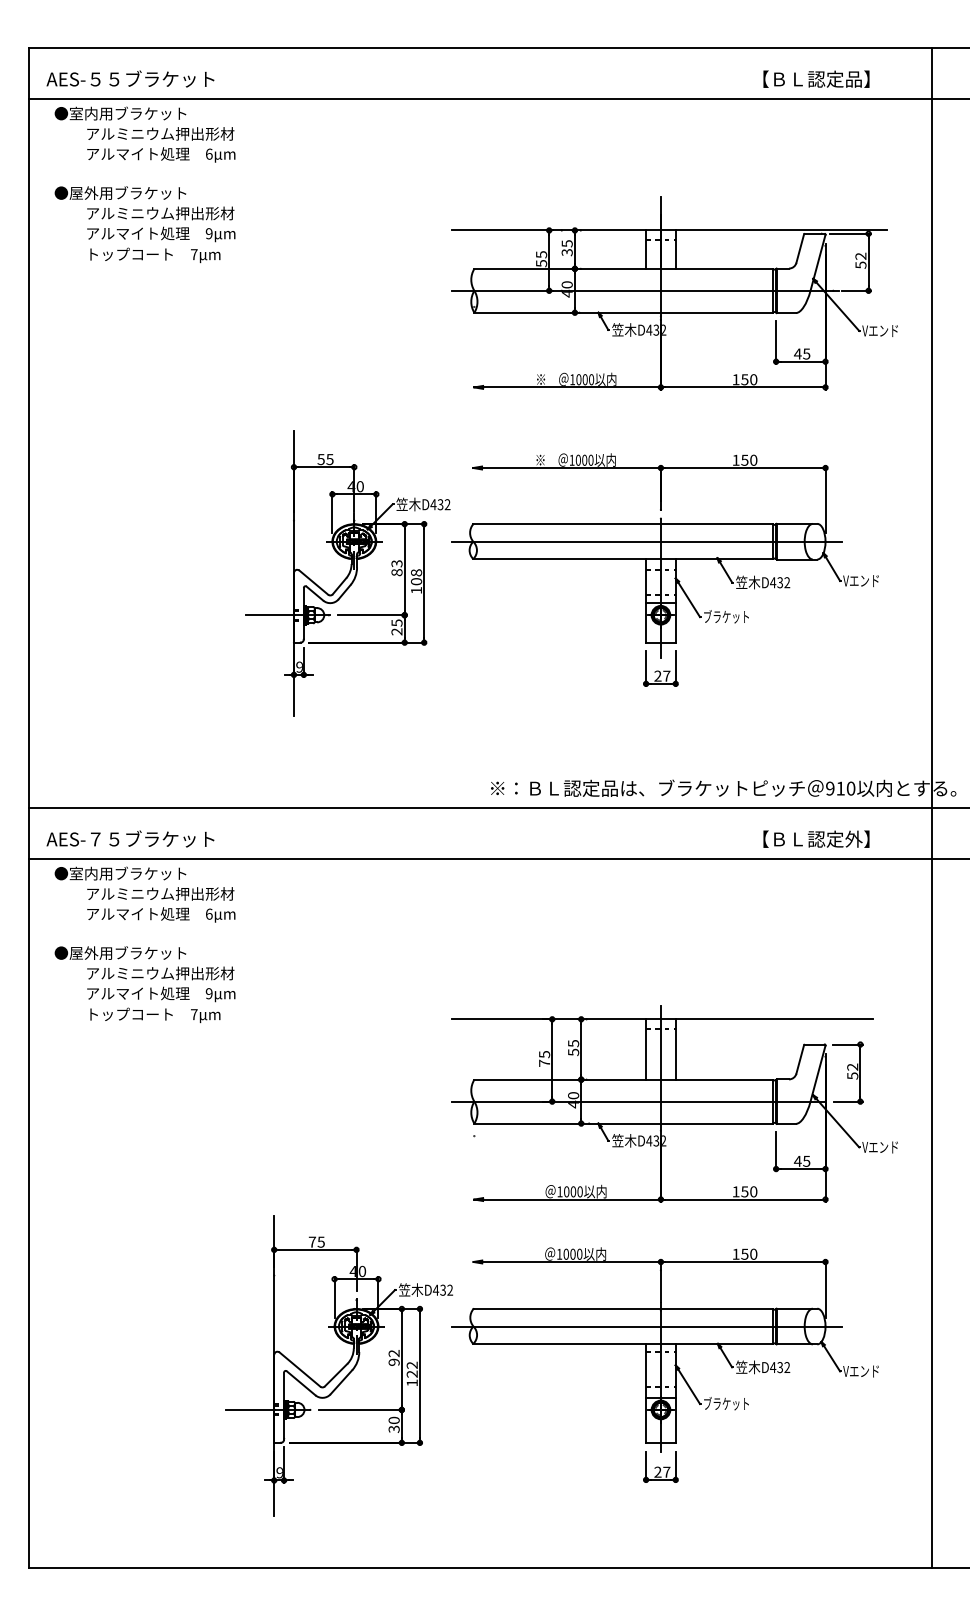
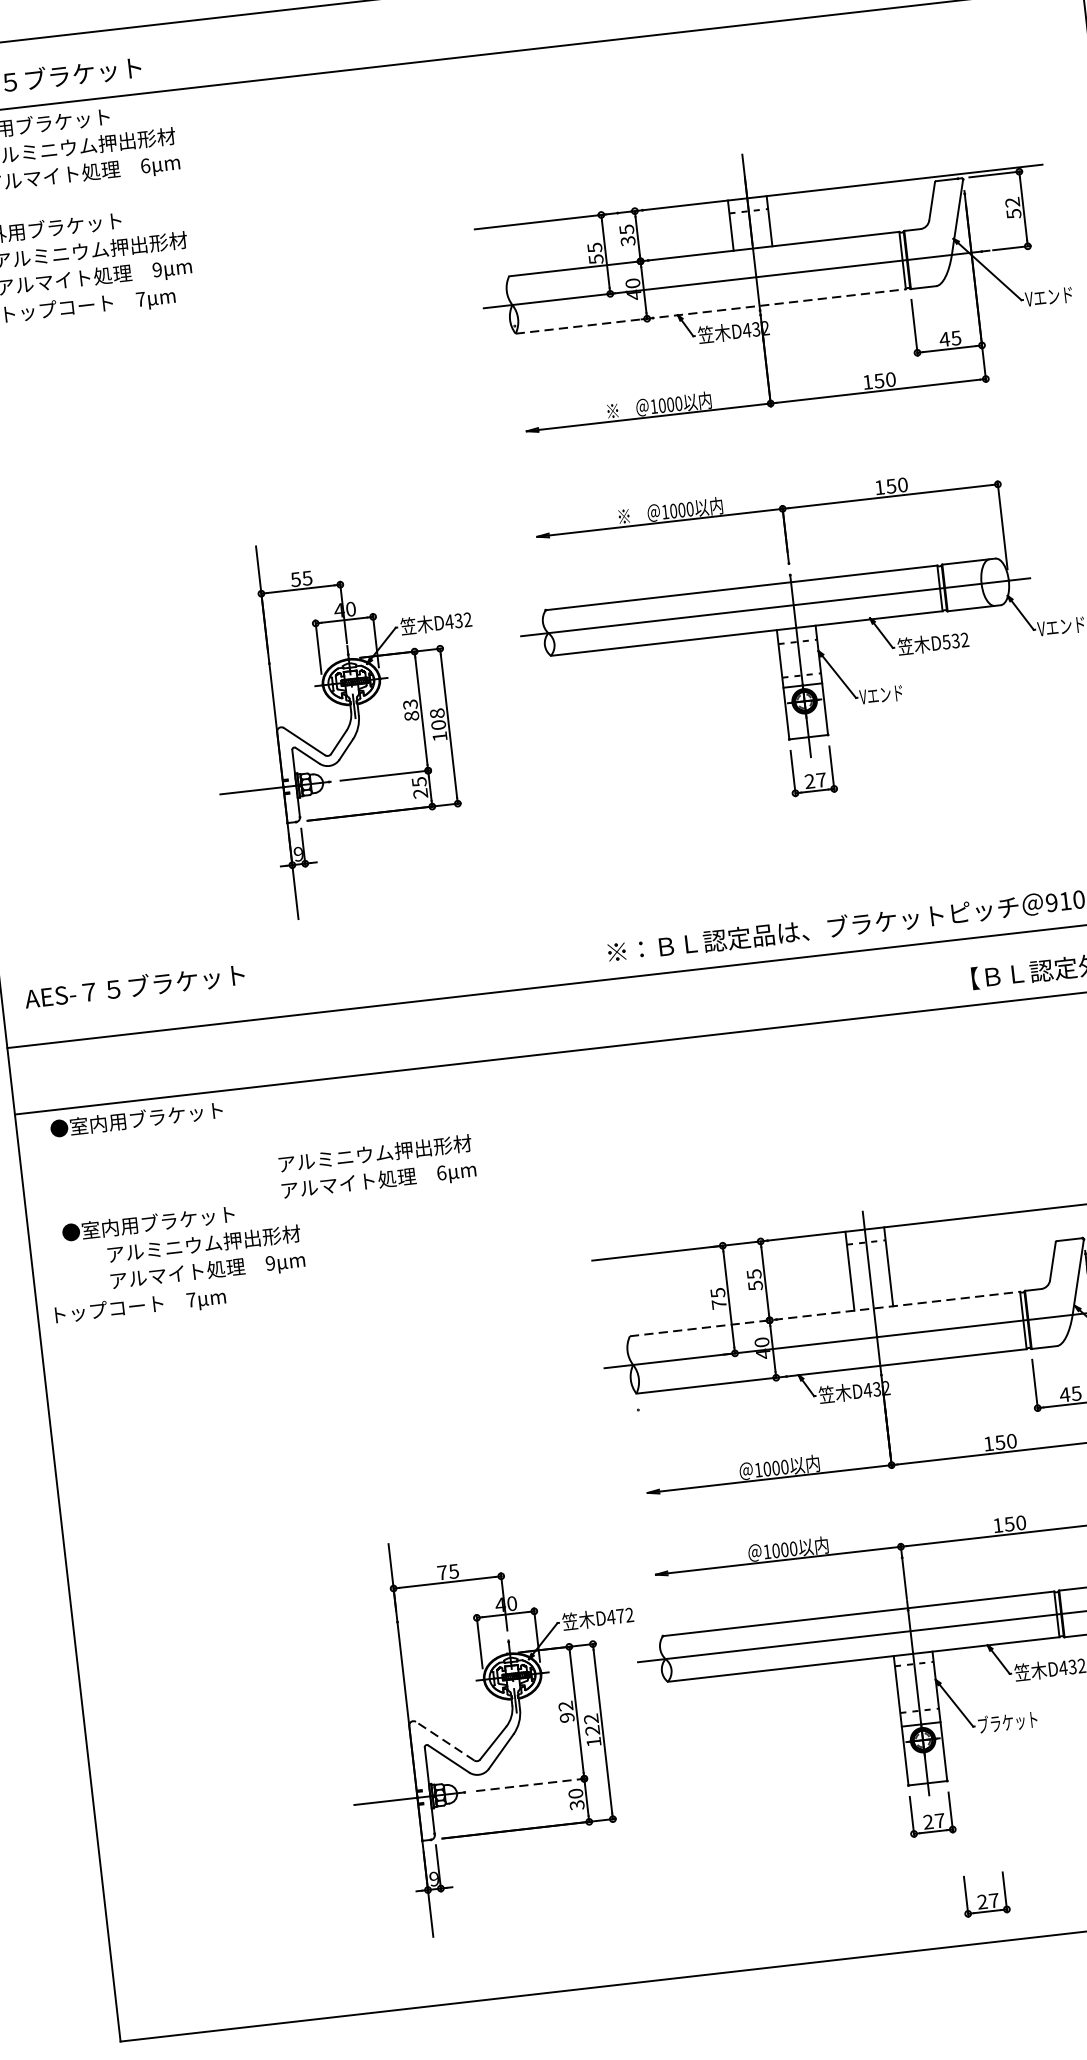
line: (624, 312) -> (711, 311), solid -> dashed
part: (347, 573) -> (347, 724), moved
text: (773, 582) -> (946, 641), D432 -> D532
text: (725, 616) -> (889, 693), ブラケット -> Vエンド
text: (130, 838) -> (134, 985), moved
text: (161, 904) -> (377, 1167), moved
text: (83, 952) -> (100, 1228), ●屋外用ブラケット -> ●室内用ブラケット
text: (155, 1015) -> (140, 1306), moved
line: (624, 1079) -> (826, 1313), solid -> dashed
text: (442, 1289) -> (619, 1615), D432 -> D472
line: (300, 1369) -> (445, 1741), solid -> dashed
line: (362, 1409) -> (532, 1784), solid -> dashed
part: (694, 1531) -> (984, 1894), added

